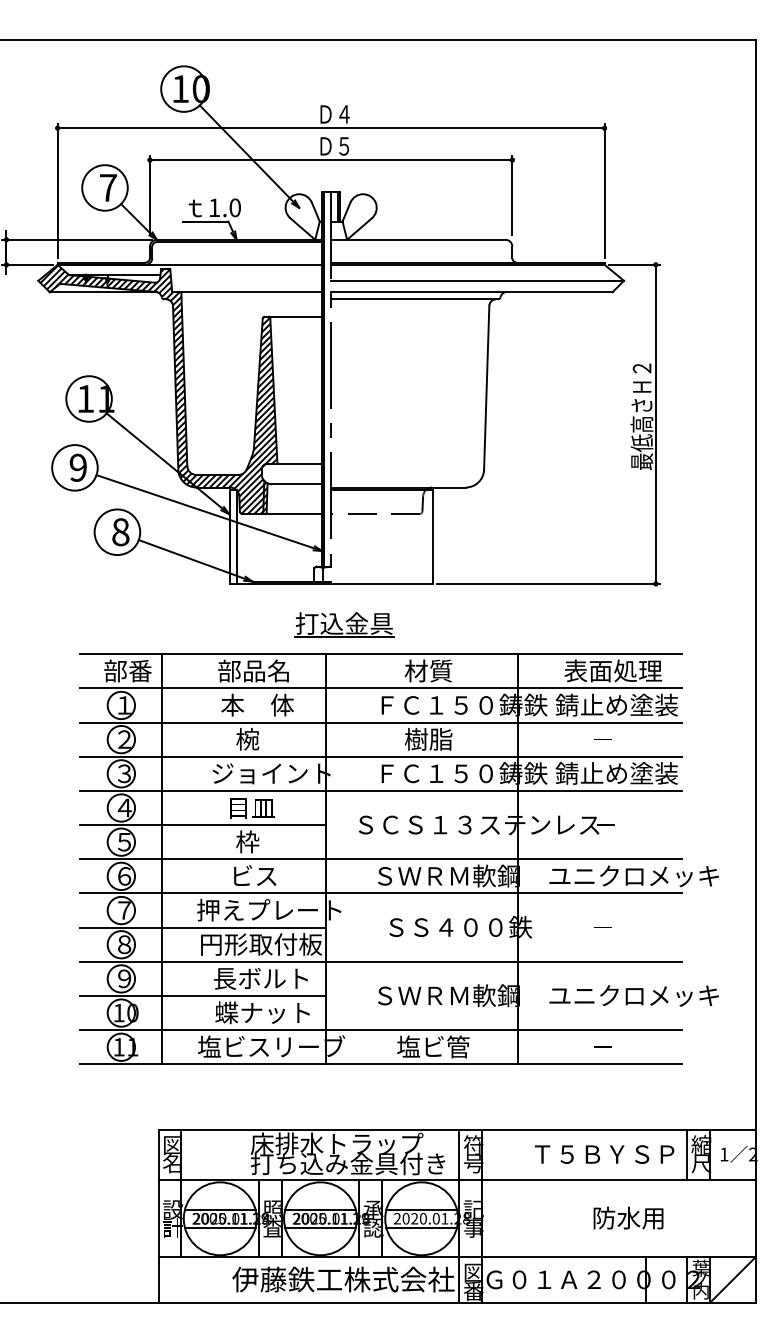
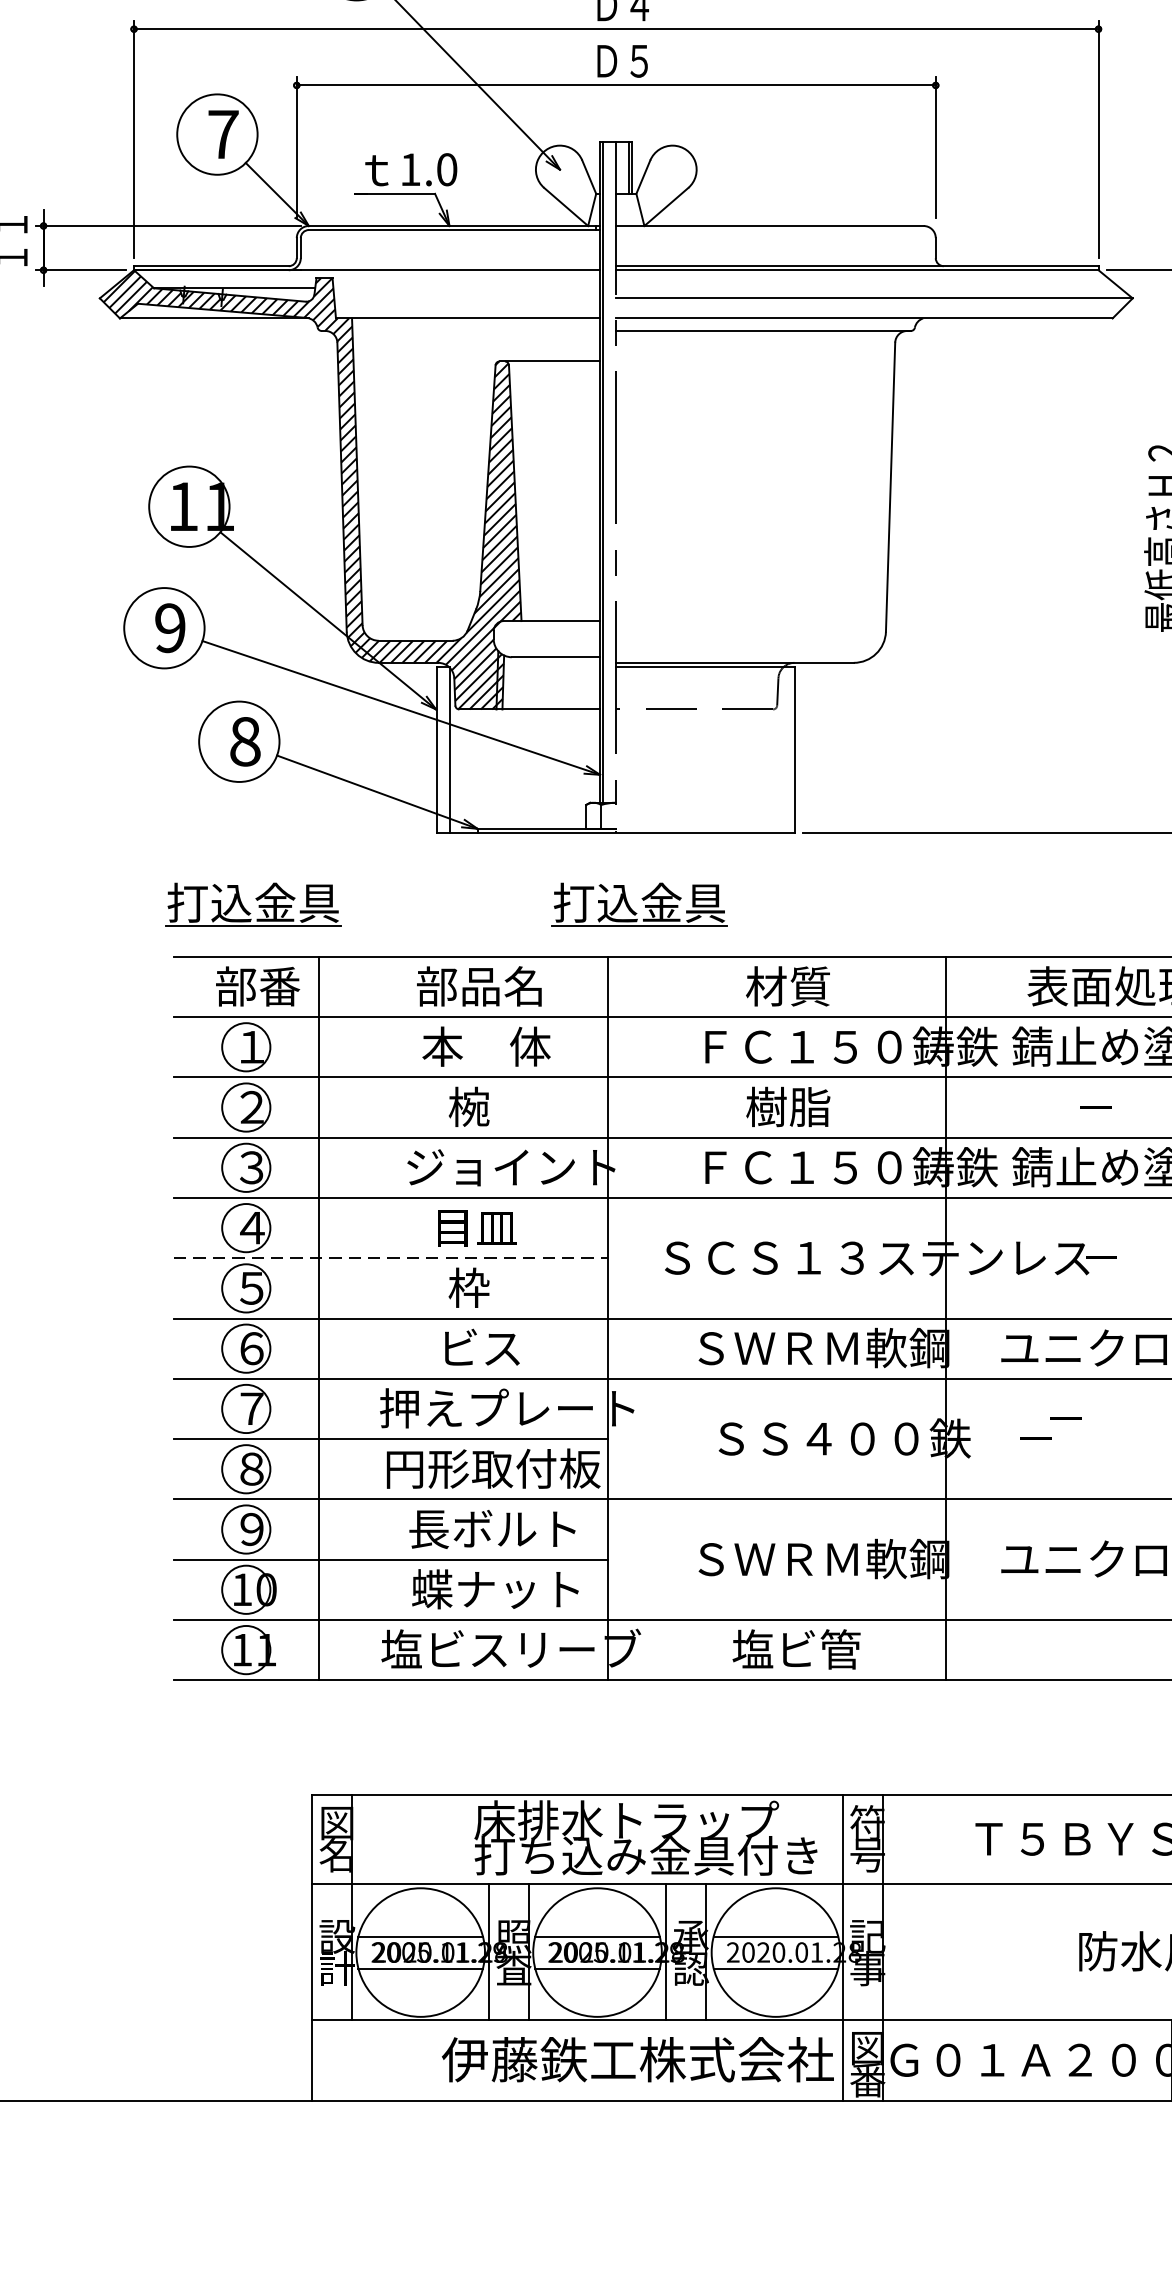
part: (125, 624) -> (253, 904), added
line: (203, 825) -> (391, 1258), solid -> dashed
text: (602, 927) -> (1034, 1438), moved
text: (602, 1046) -> (1064, 1417), moved

